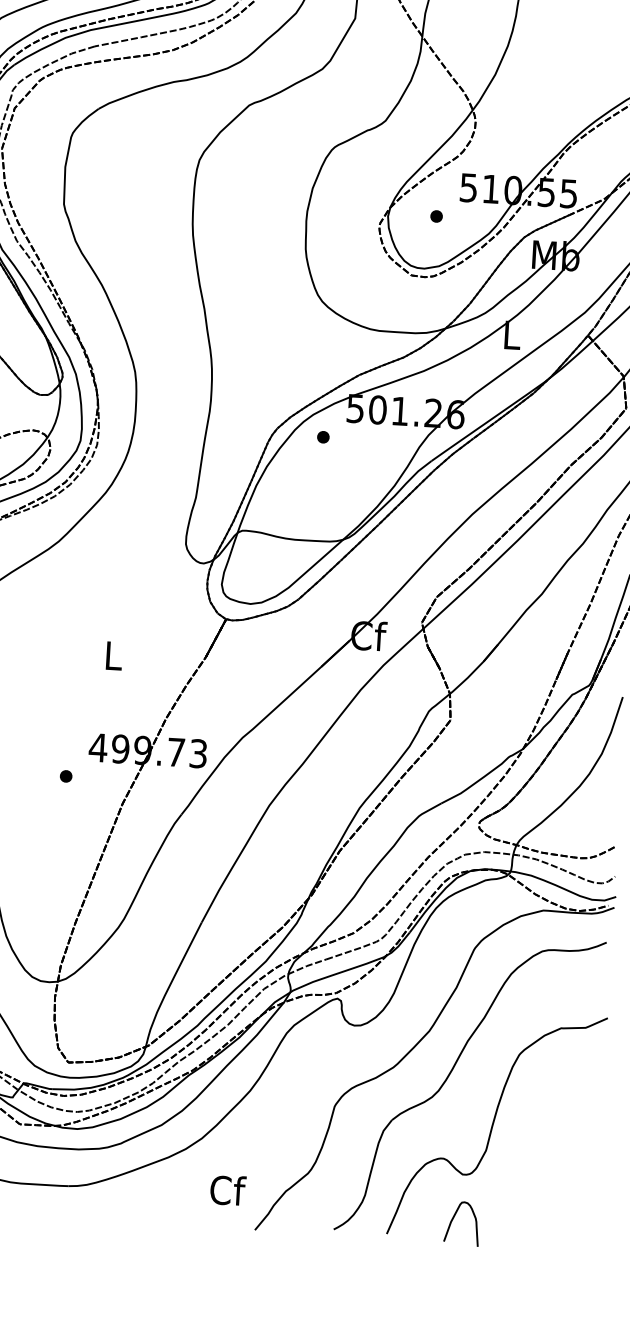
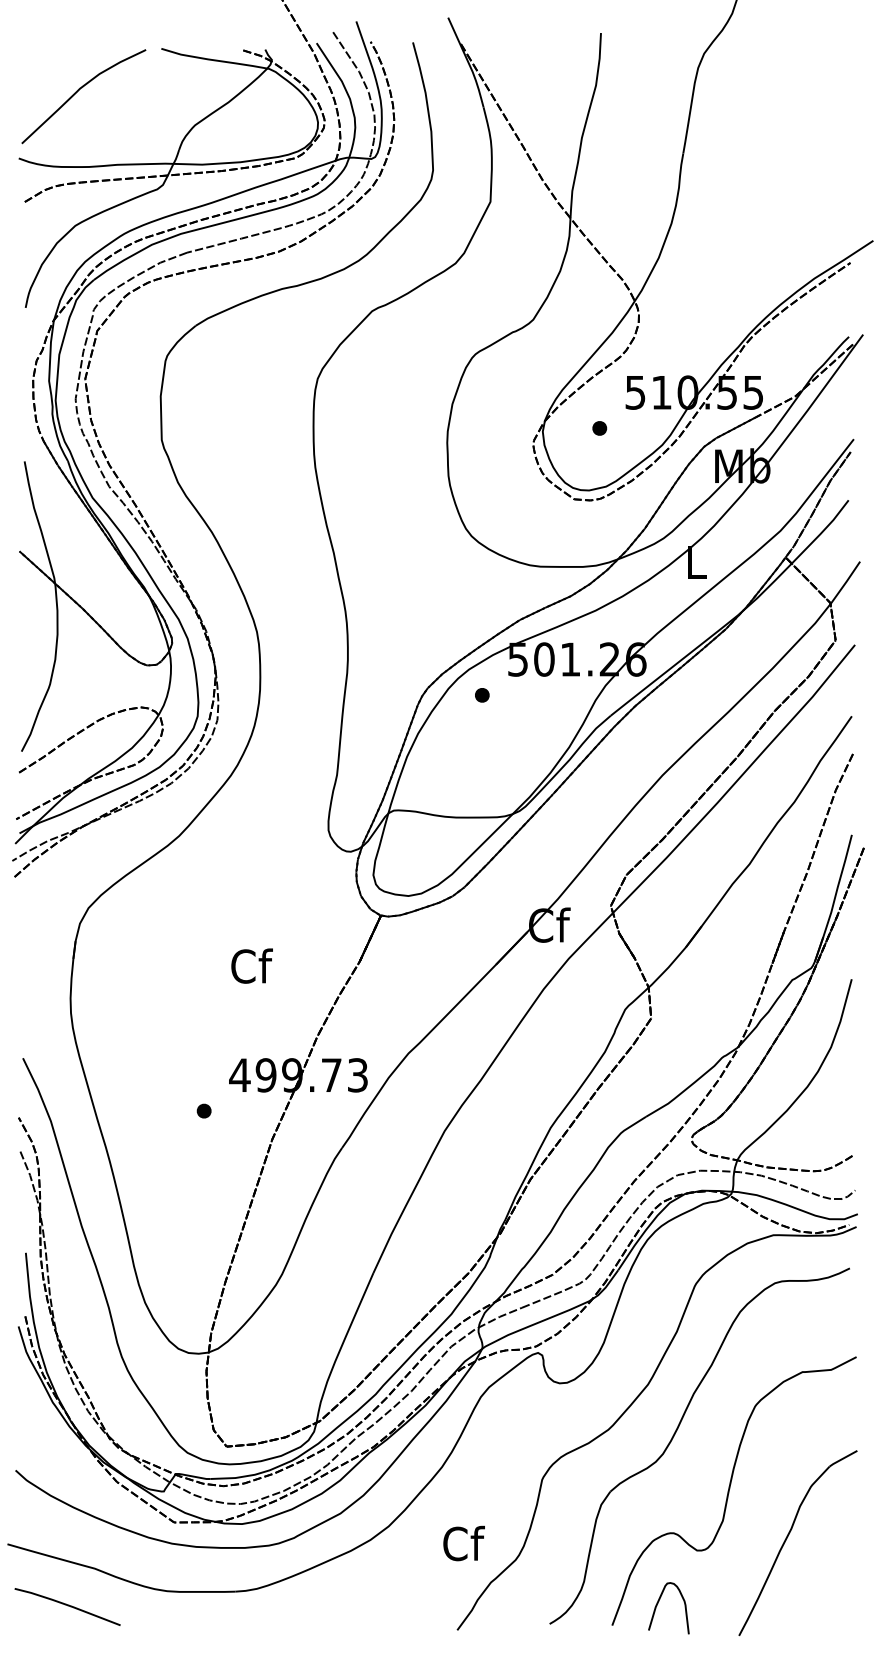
text: (113, 655) -> (251, 965), L -> Cf
part: (540, 1168) -> (787, 1538), added
text: (227, 1190) -> (463, 1543), moved
curve: (453, 1219) -> (658, 1603), moved

